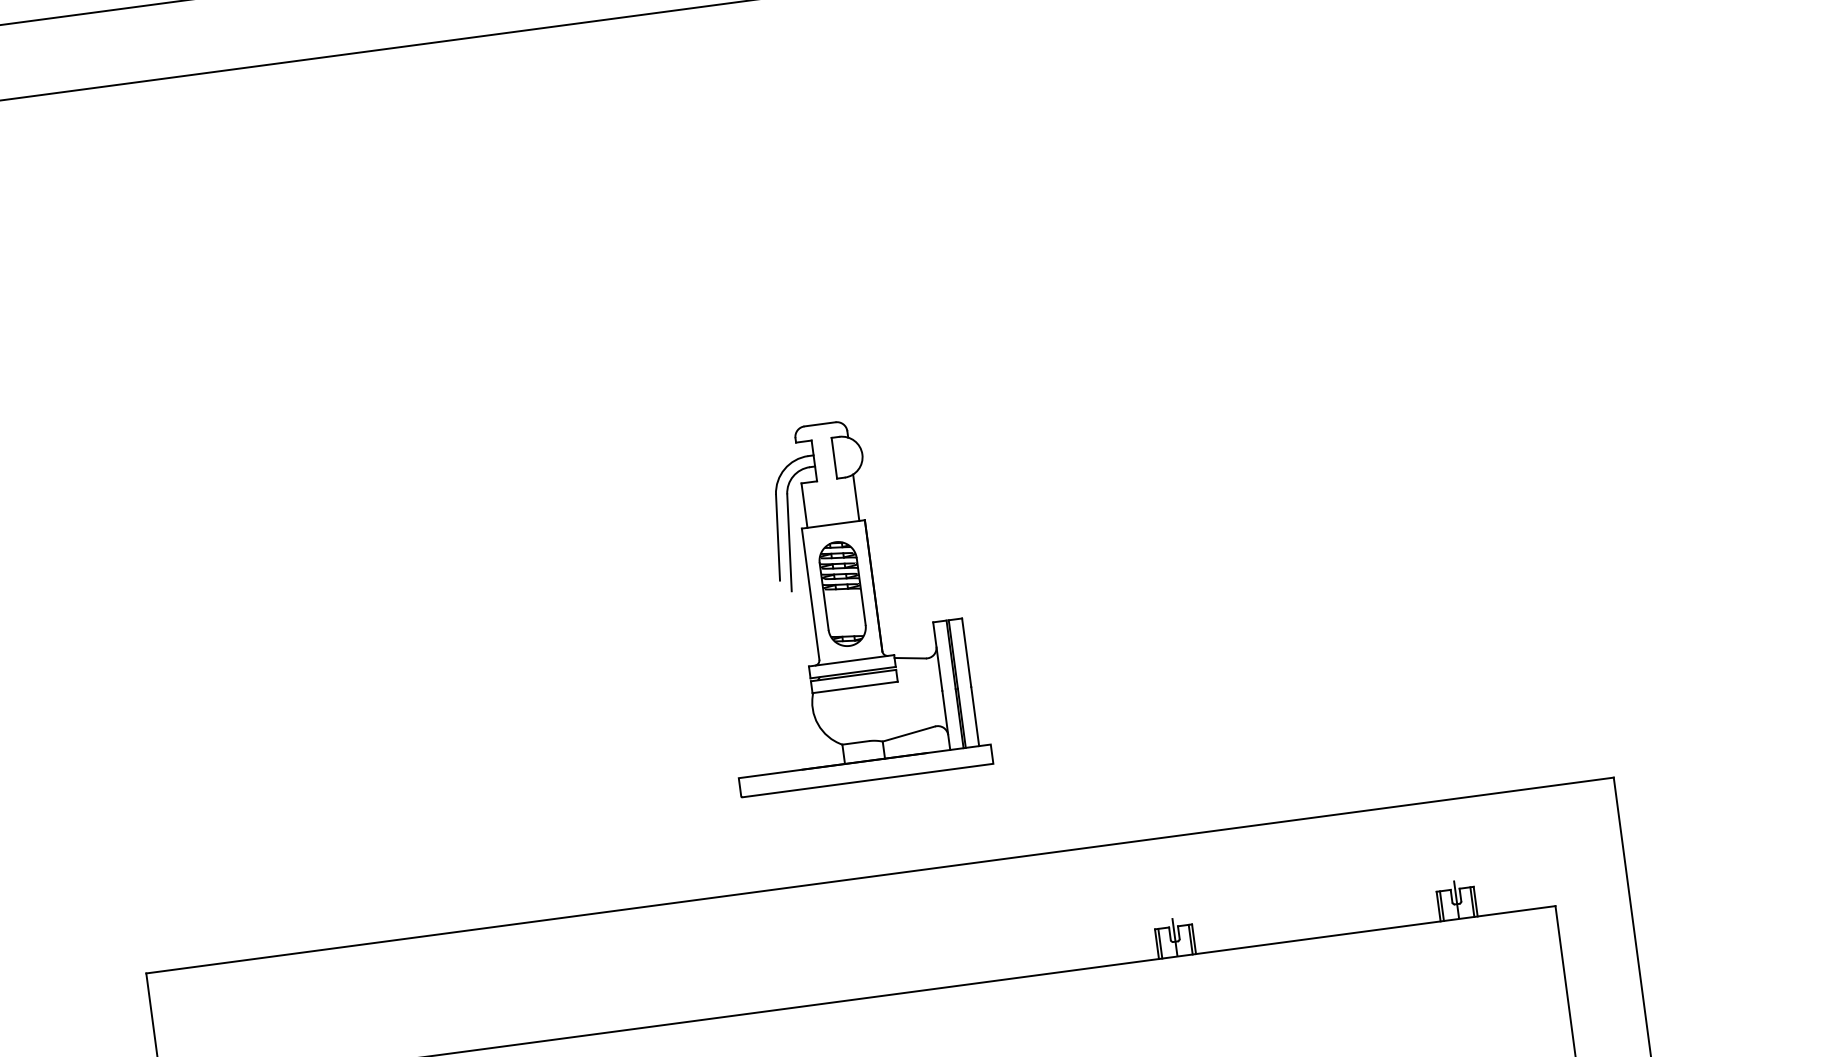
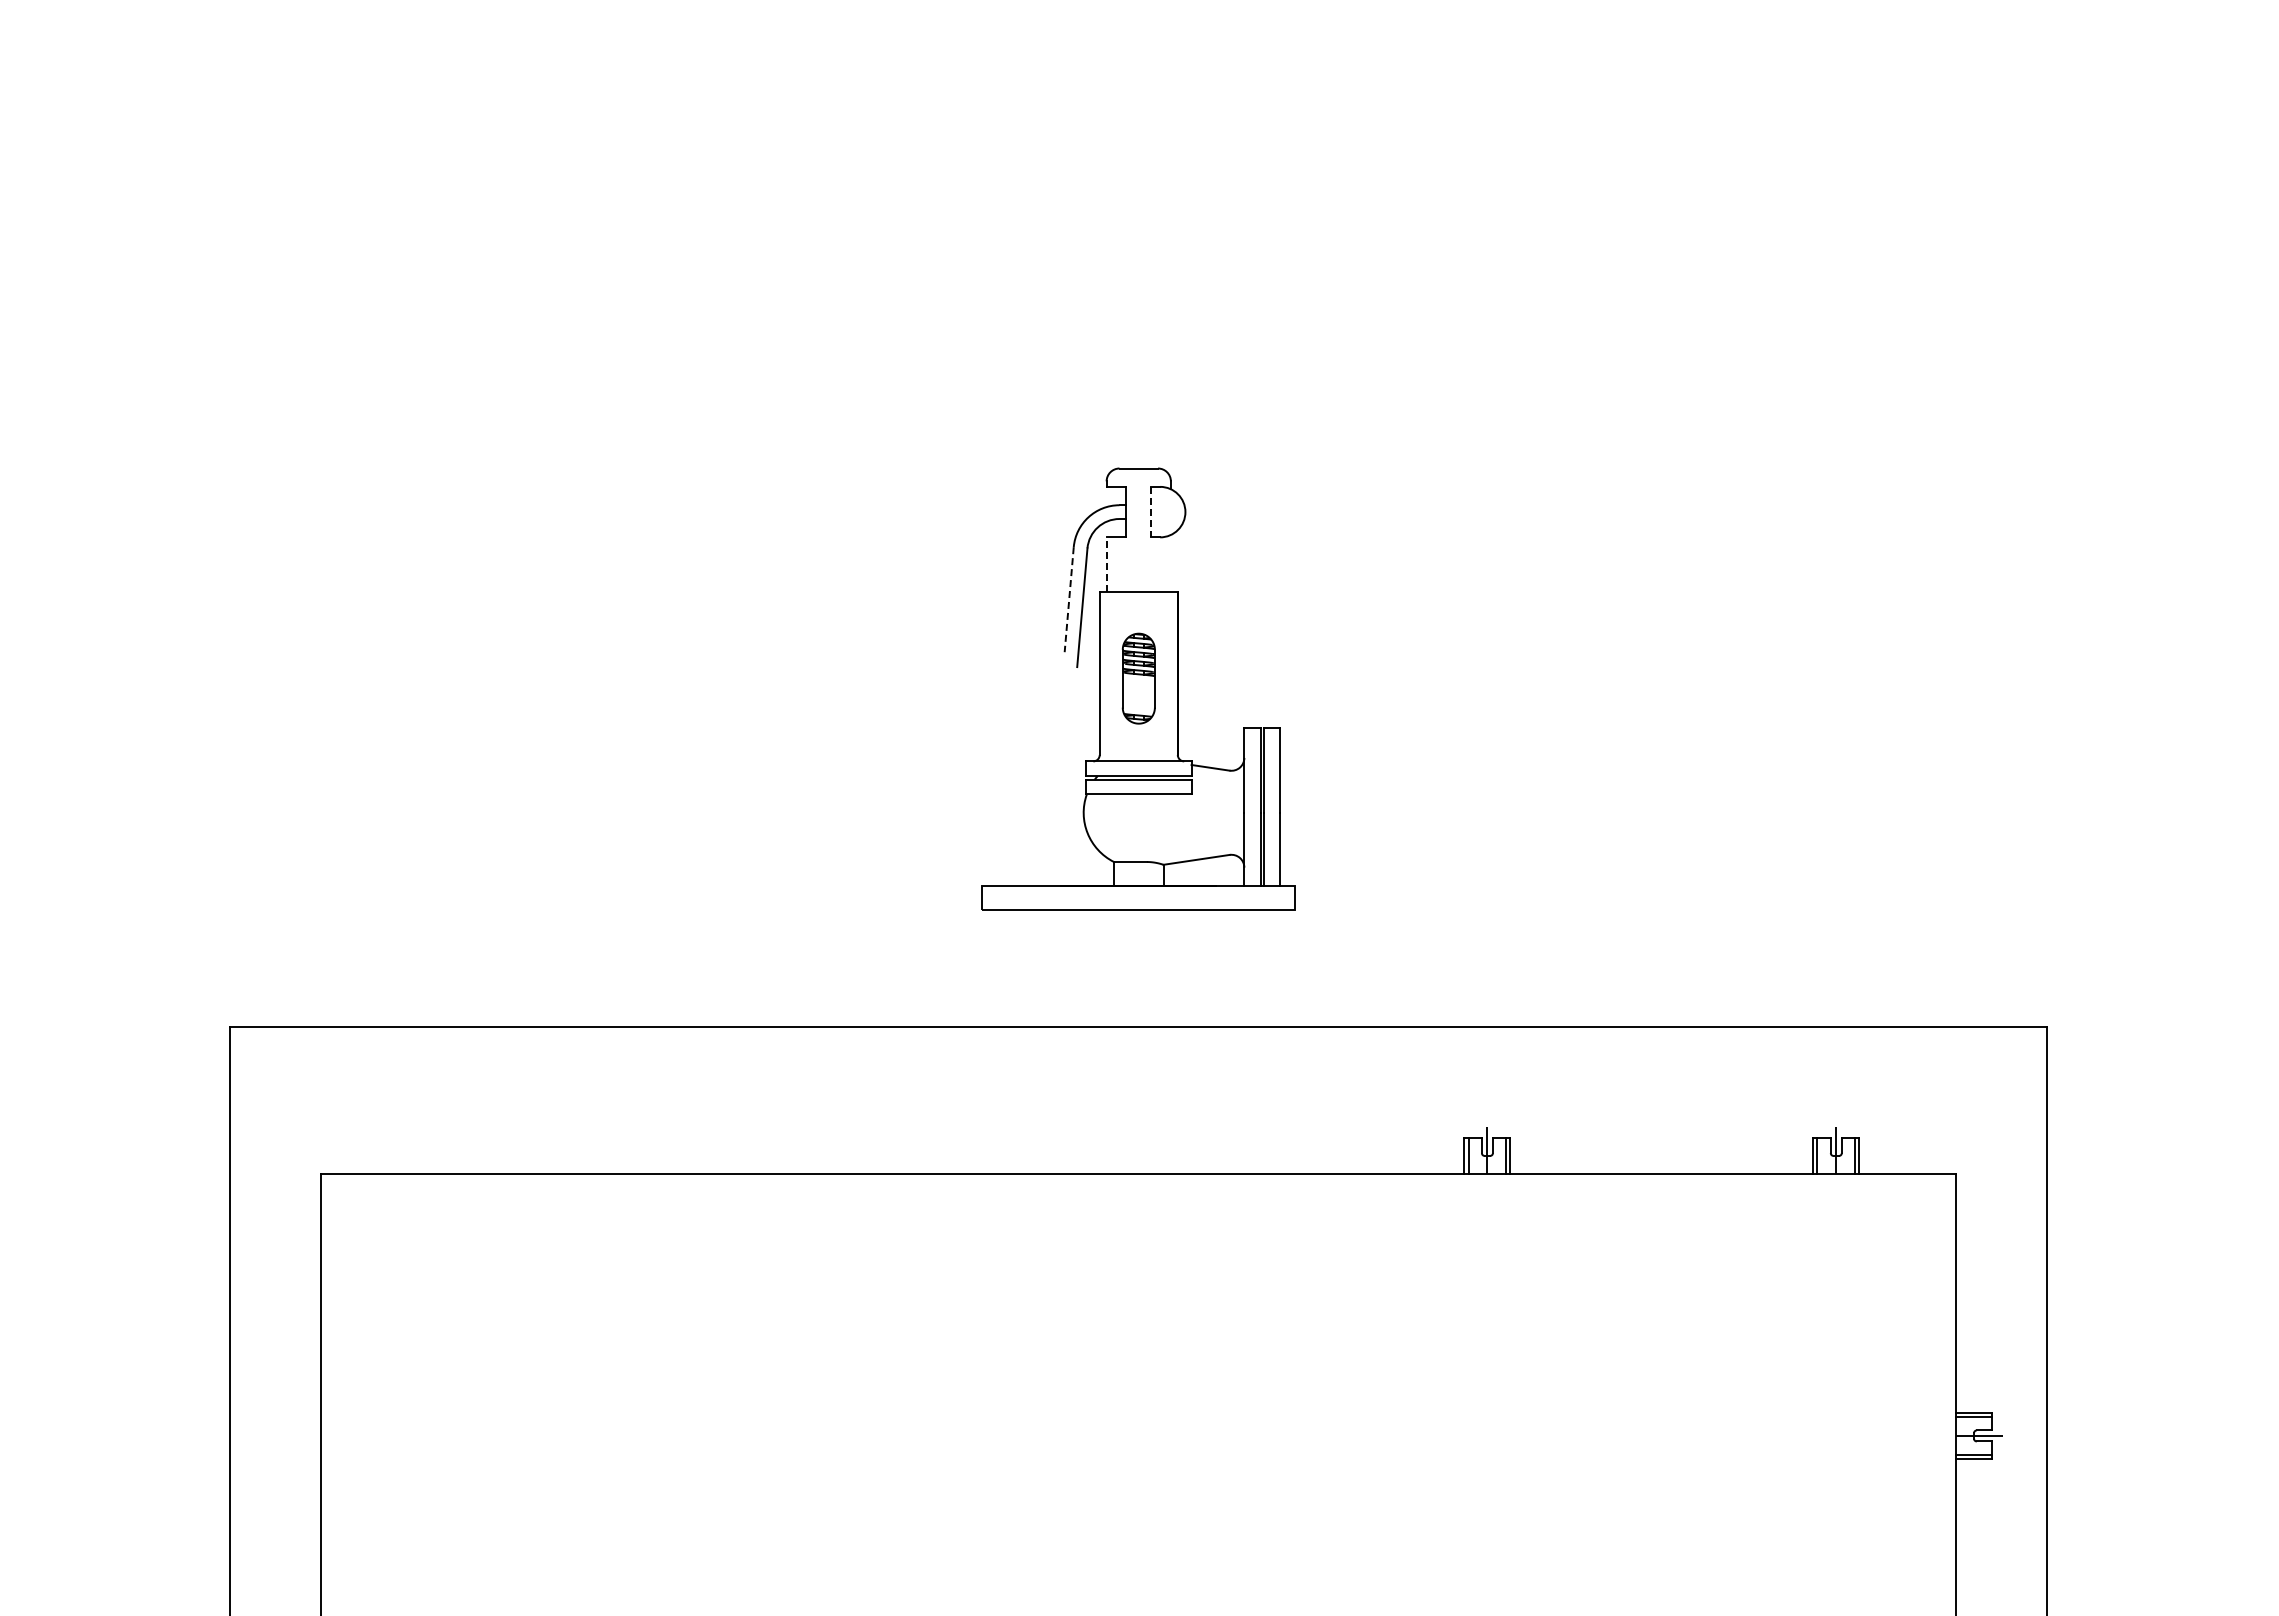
line: (834, 458) -> (1150, 512), solid -> dashed
line: (855, 497) -> (1170, 563), removed
line: (804, 505) -> (1106, 564), solid -> dashed
line: (778, 537) -> (1069, 599), solid -> dashed
part: (842, 593) -> (1138, 678), size x0.7

